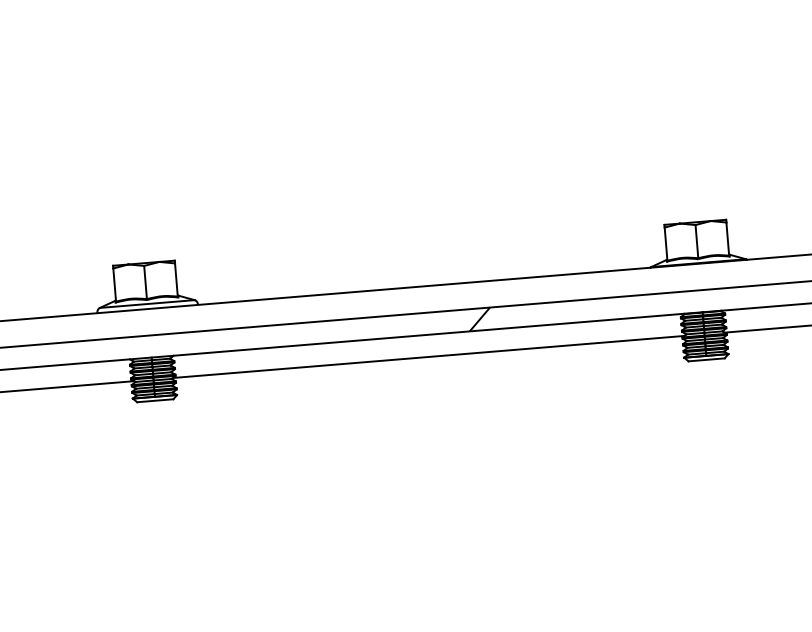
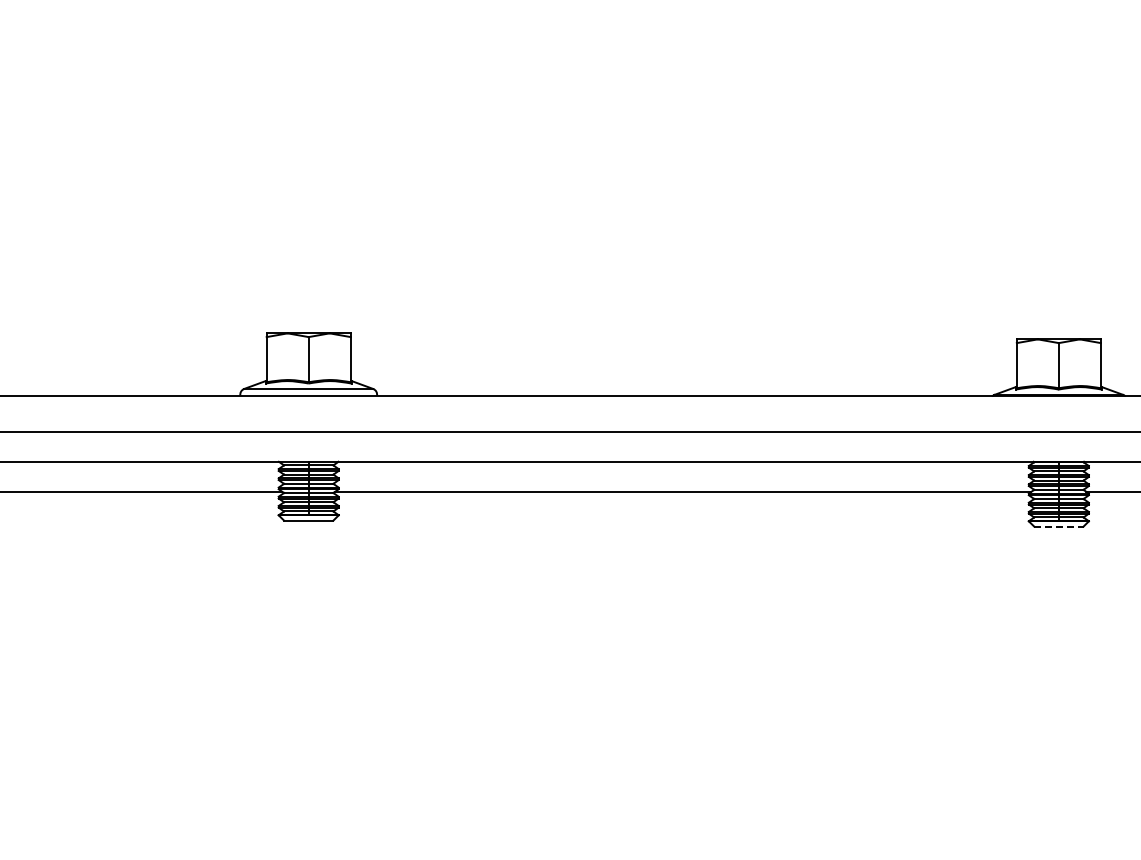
hatch: (479, 319) -> (756, 446), removed
line: (706, 359) -> (1058, 526), solid -> dashed

